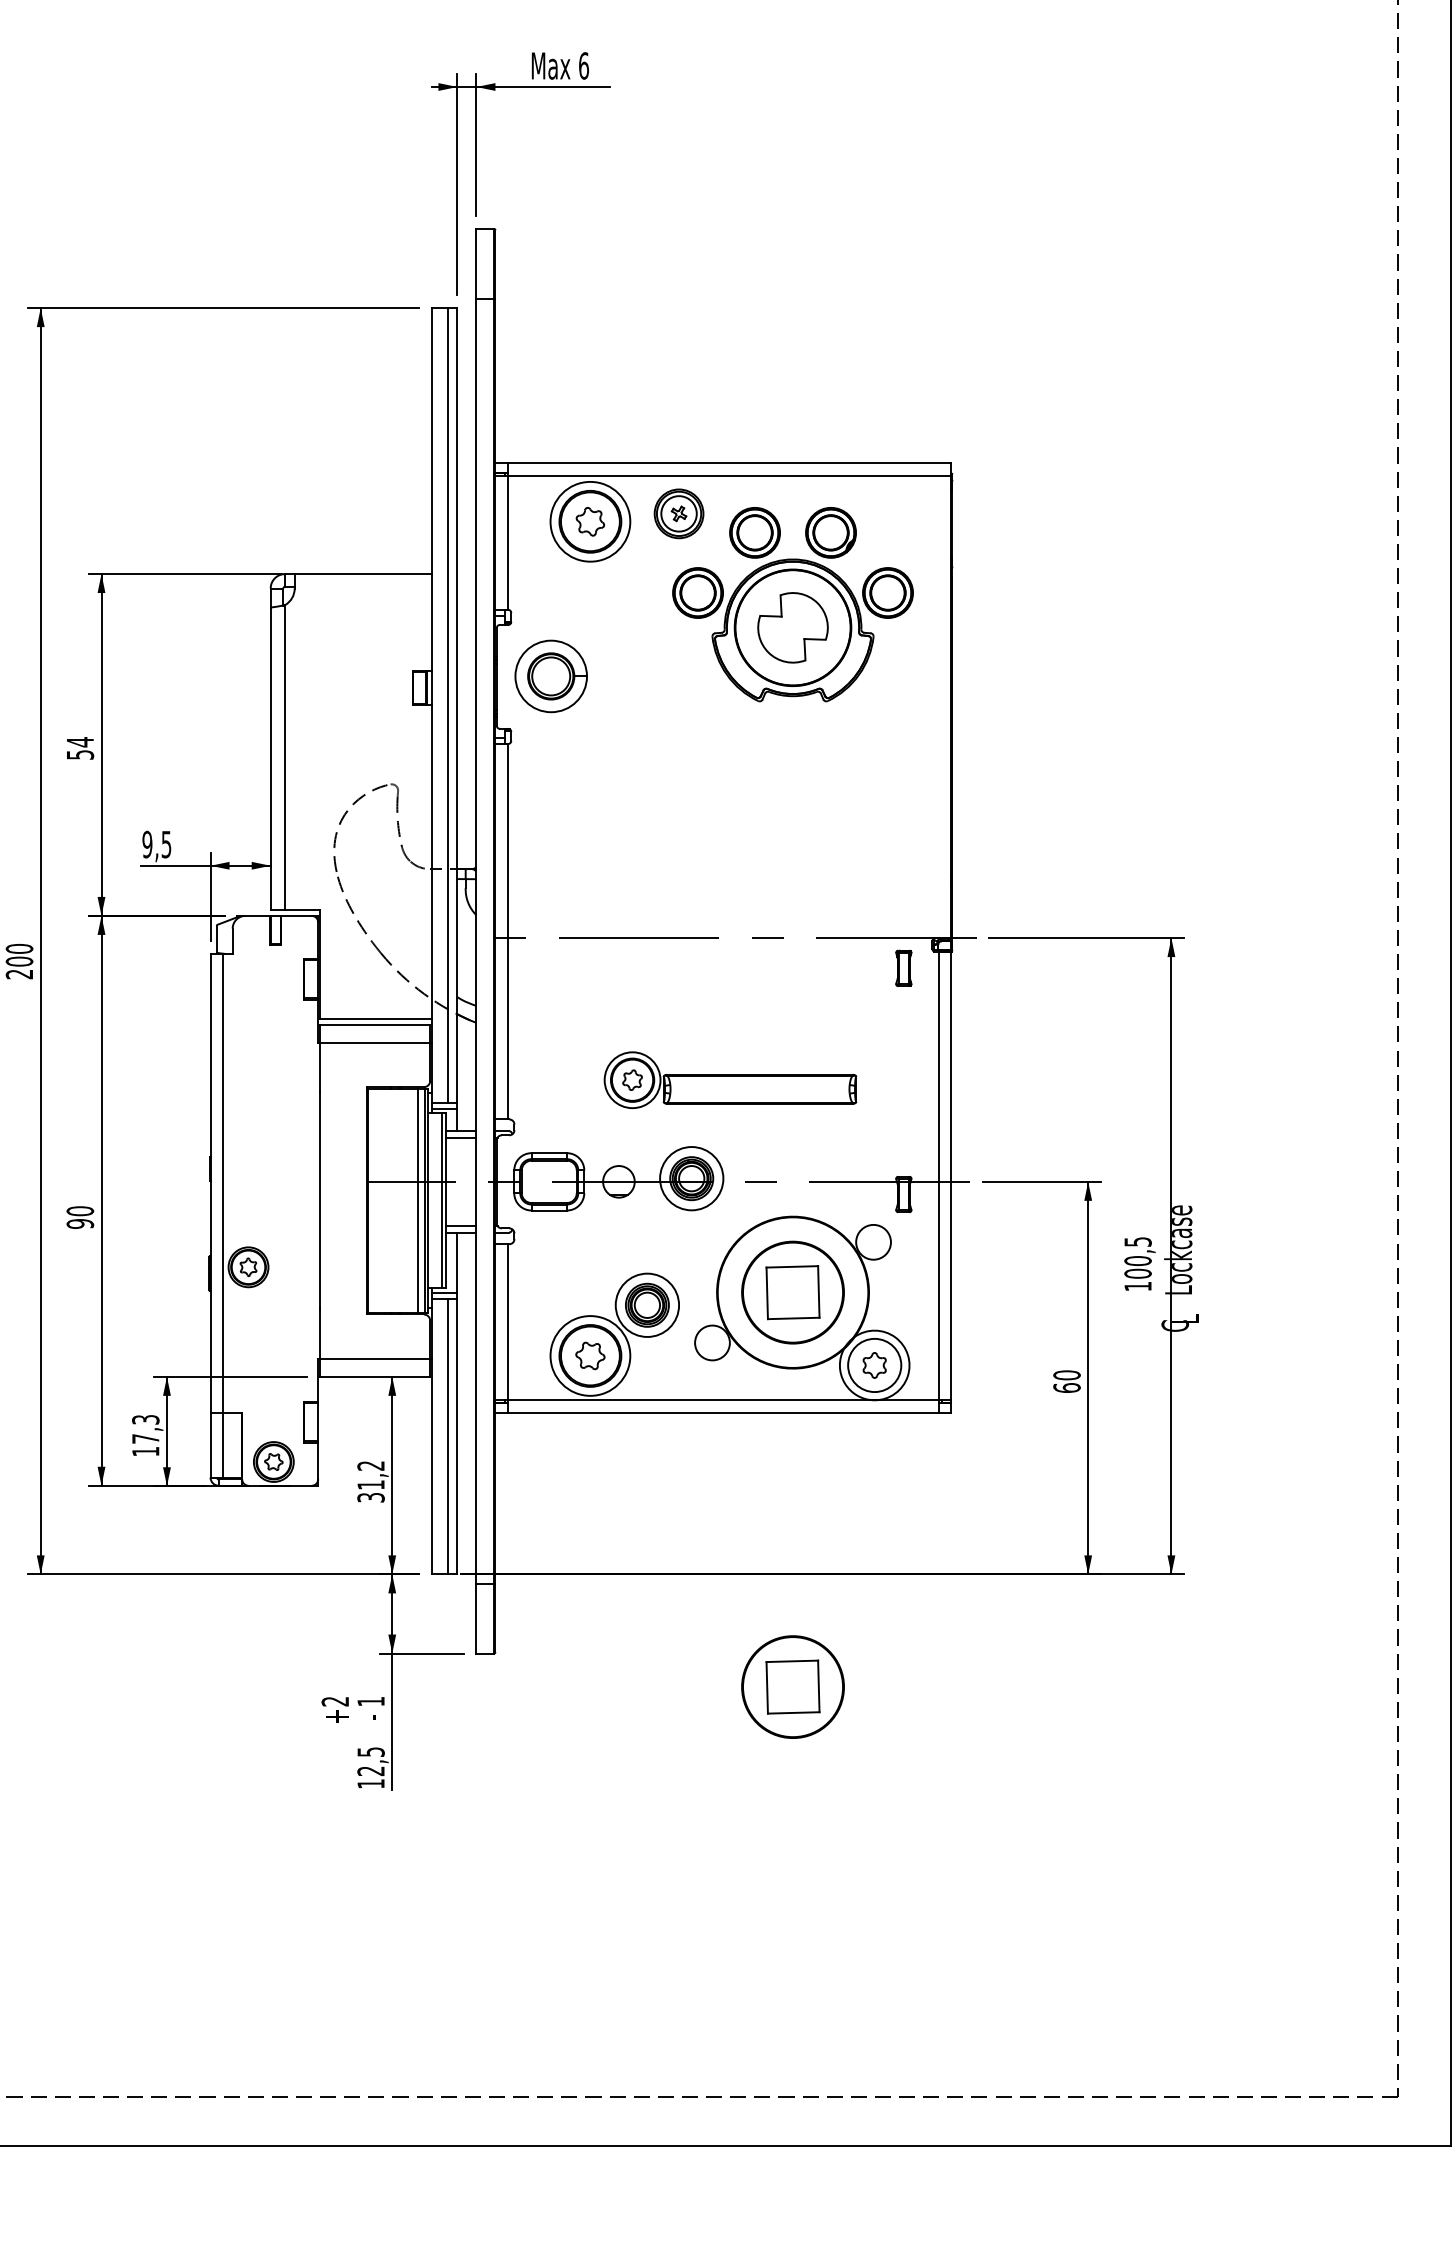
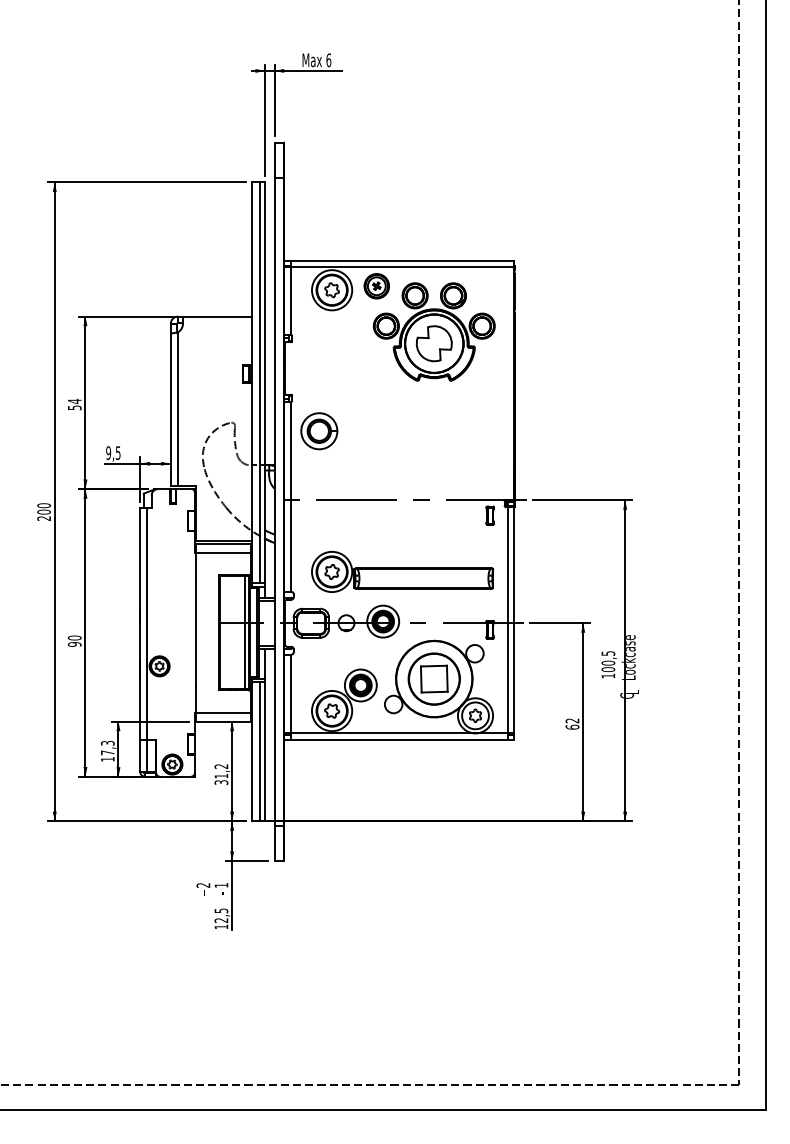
part: (551, 676) -> (319, 431), moved
part: (729, 1079) -> (402, 571), size x1.43
text: (1066, 1374) -> (572, 720), 60 -> 62
part: (791, 1685) -> (433, 877), removed

